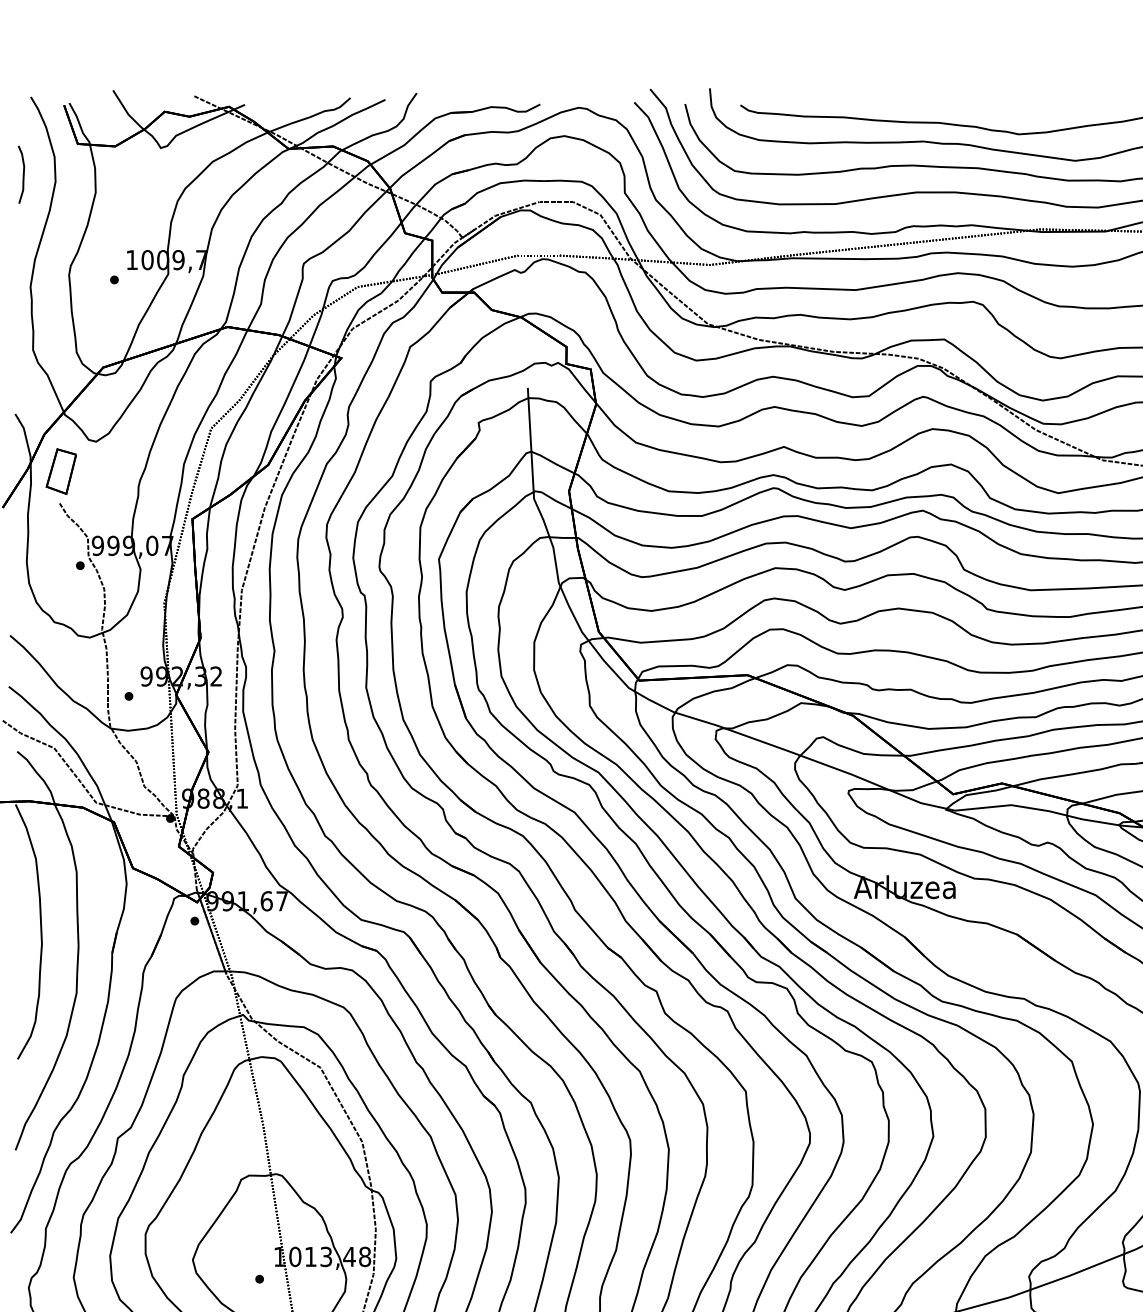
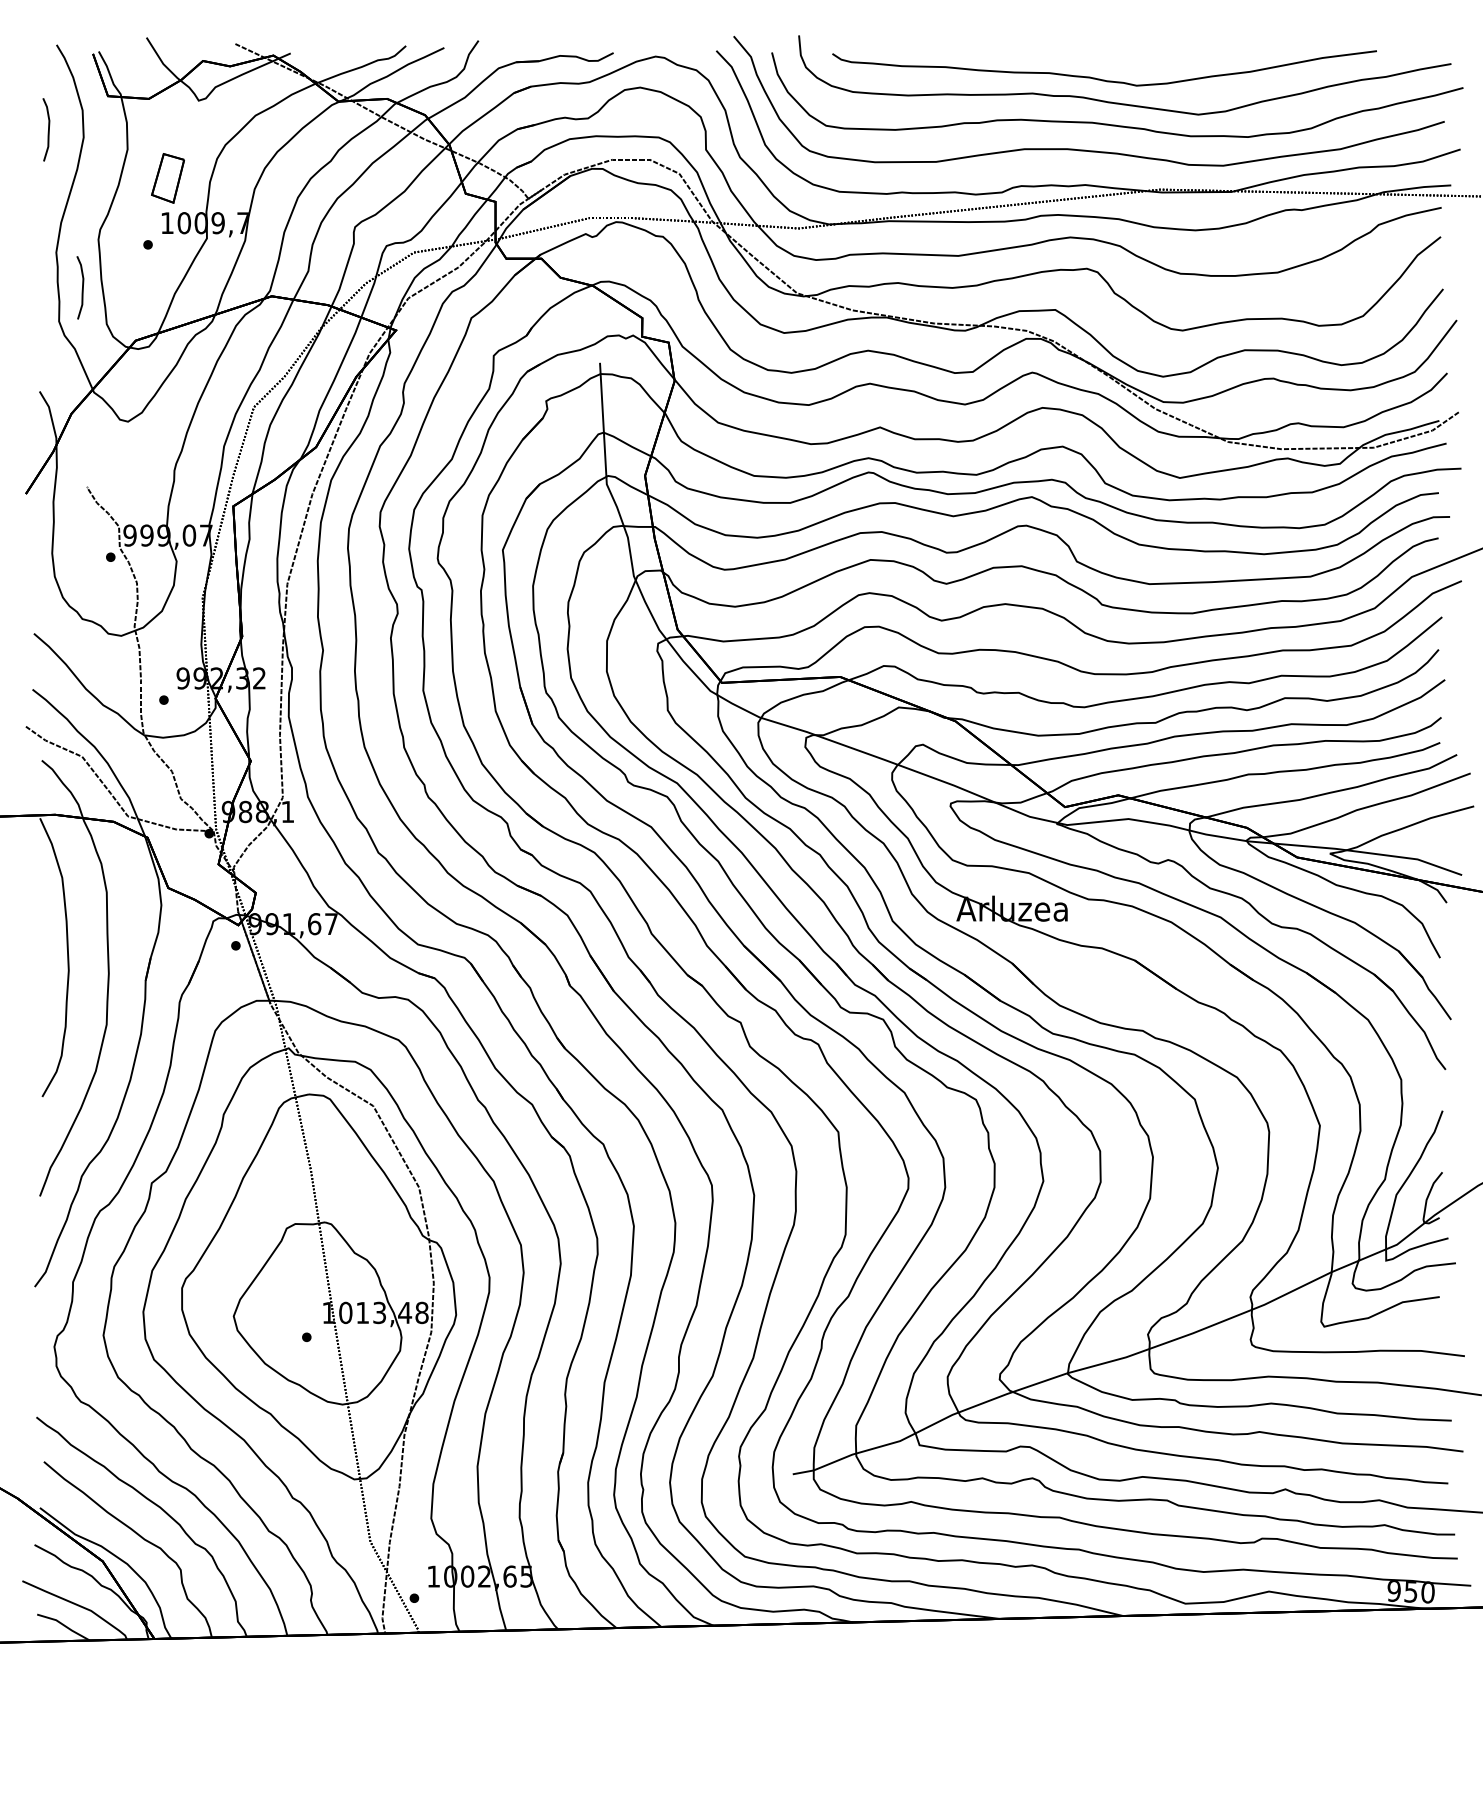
curve: (54, 318) -> (82, 287), added
part: (60, 471) -> (167, 178), moved

